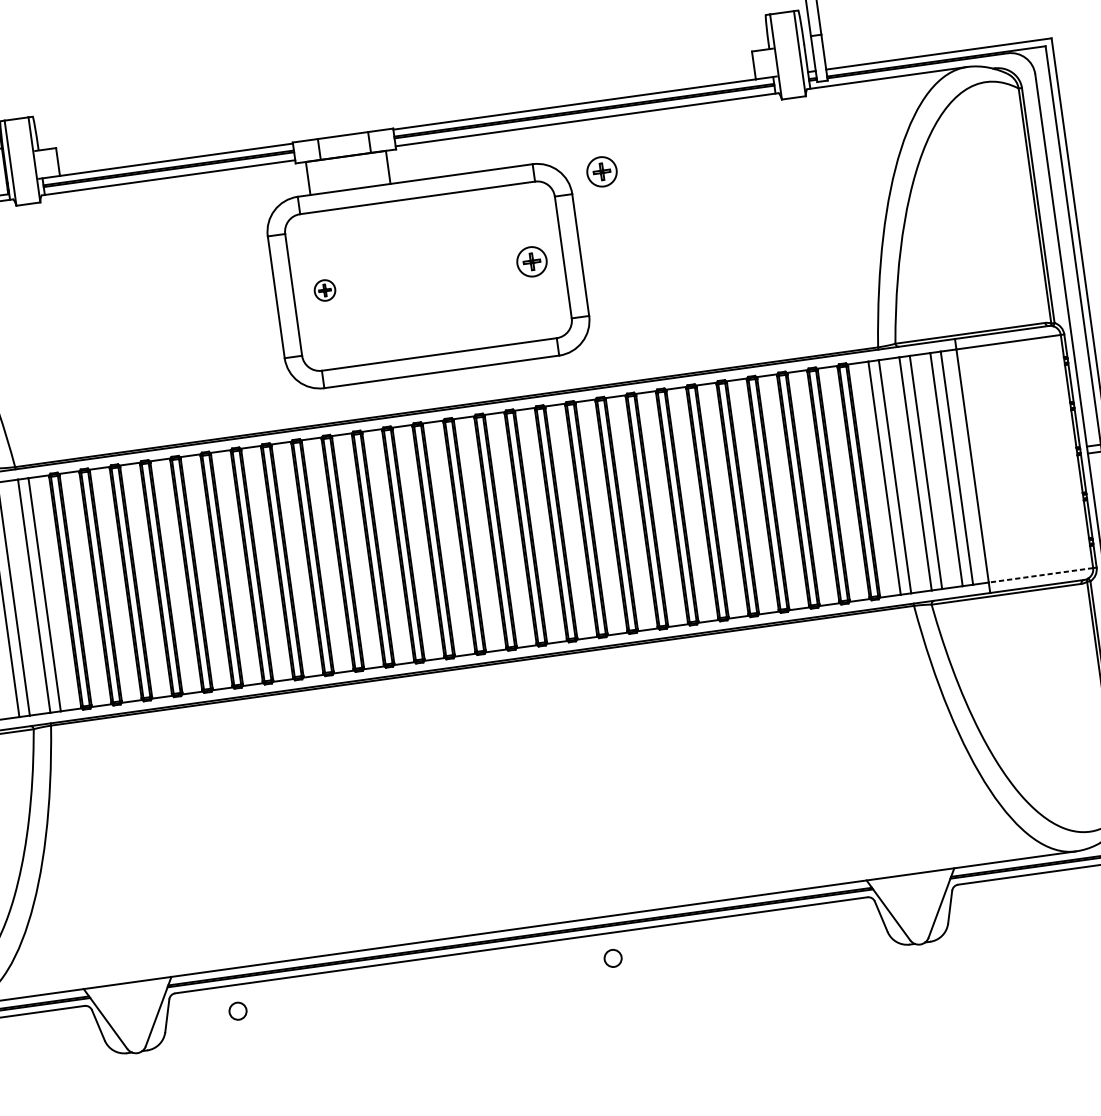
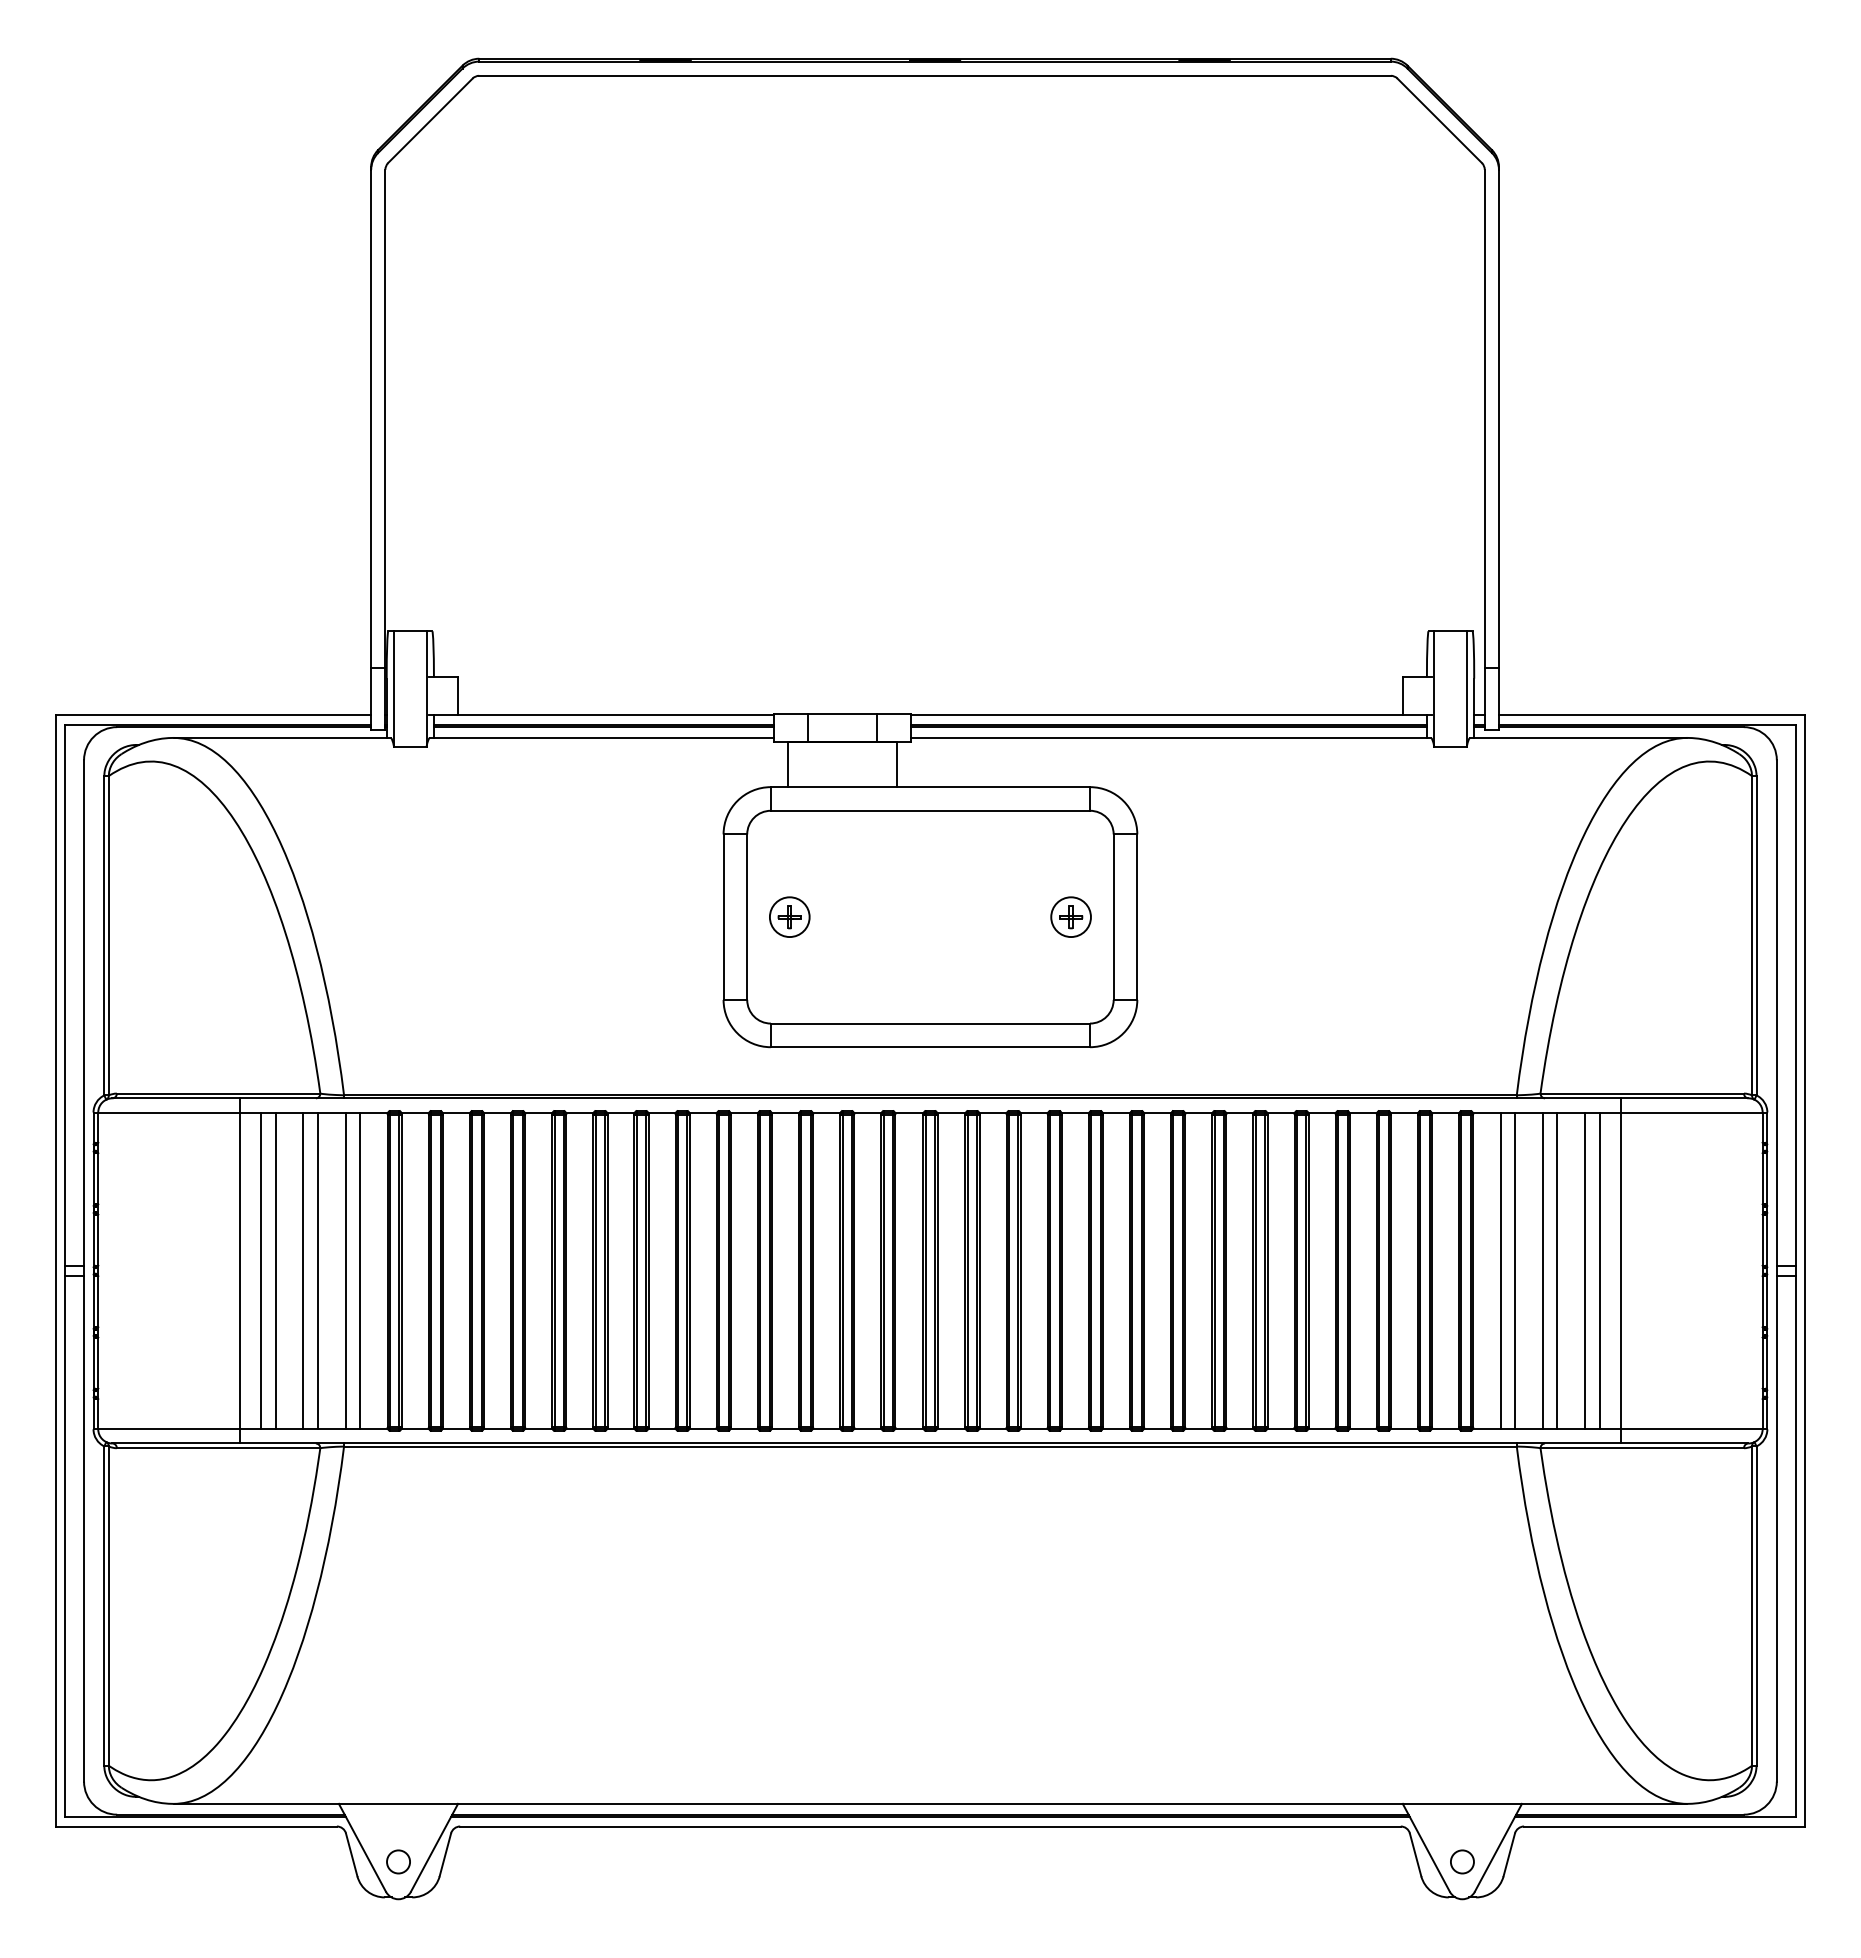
part: (601, 171) -> (1180, 809), removed
part: (324, 290) -> (789, 916), size x1.43
line: (1040, 575) -> (1691, 1429), dashed -> solid
circle: (613, 958) -> (1462, 1861), moved
circle: (237, 1010) -> (398, 1861), moved

